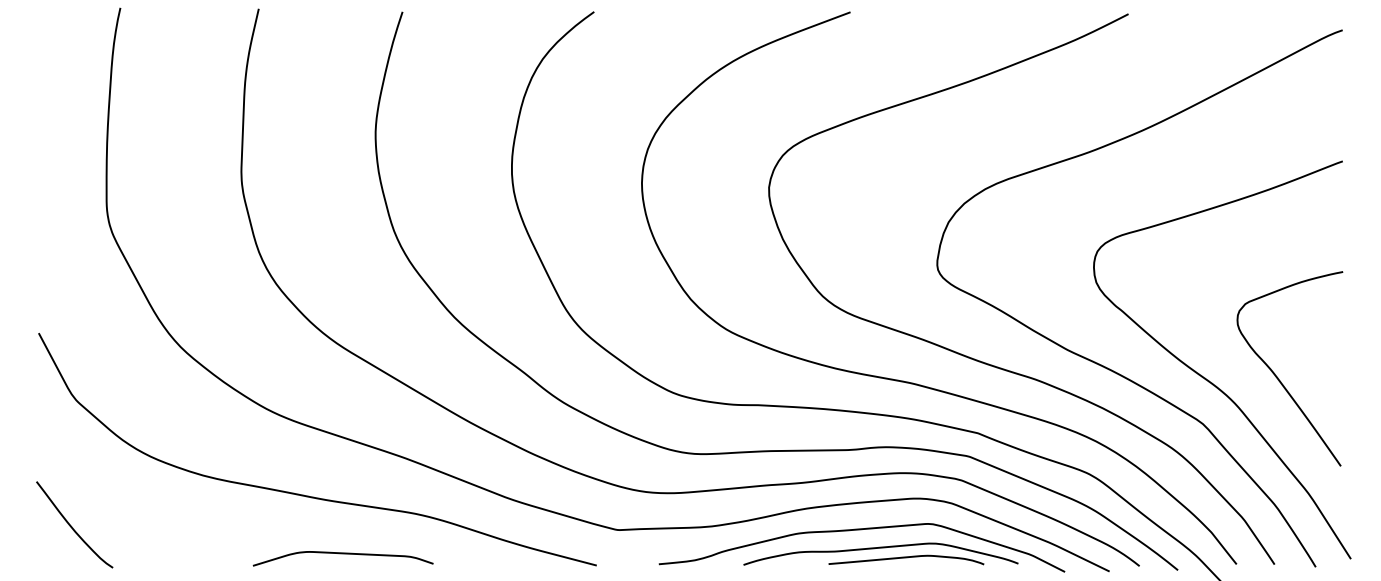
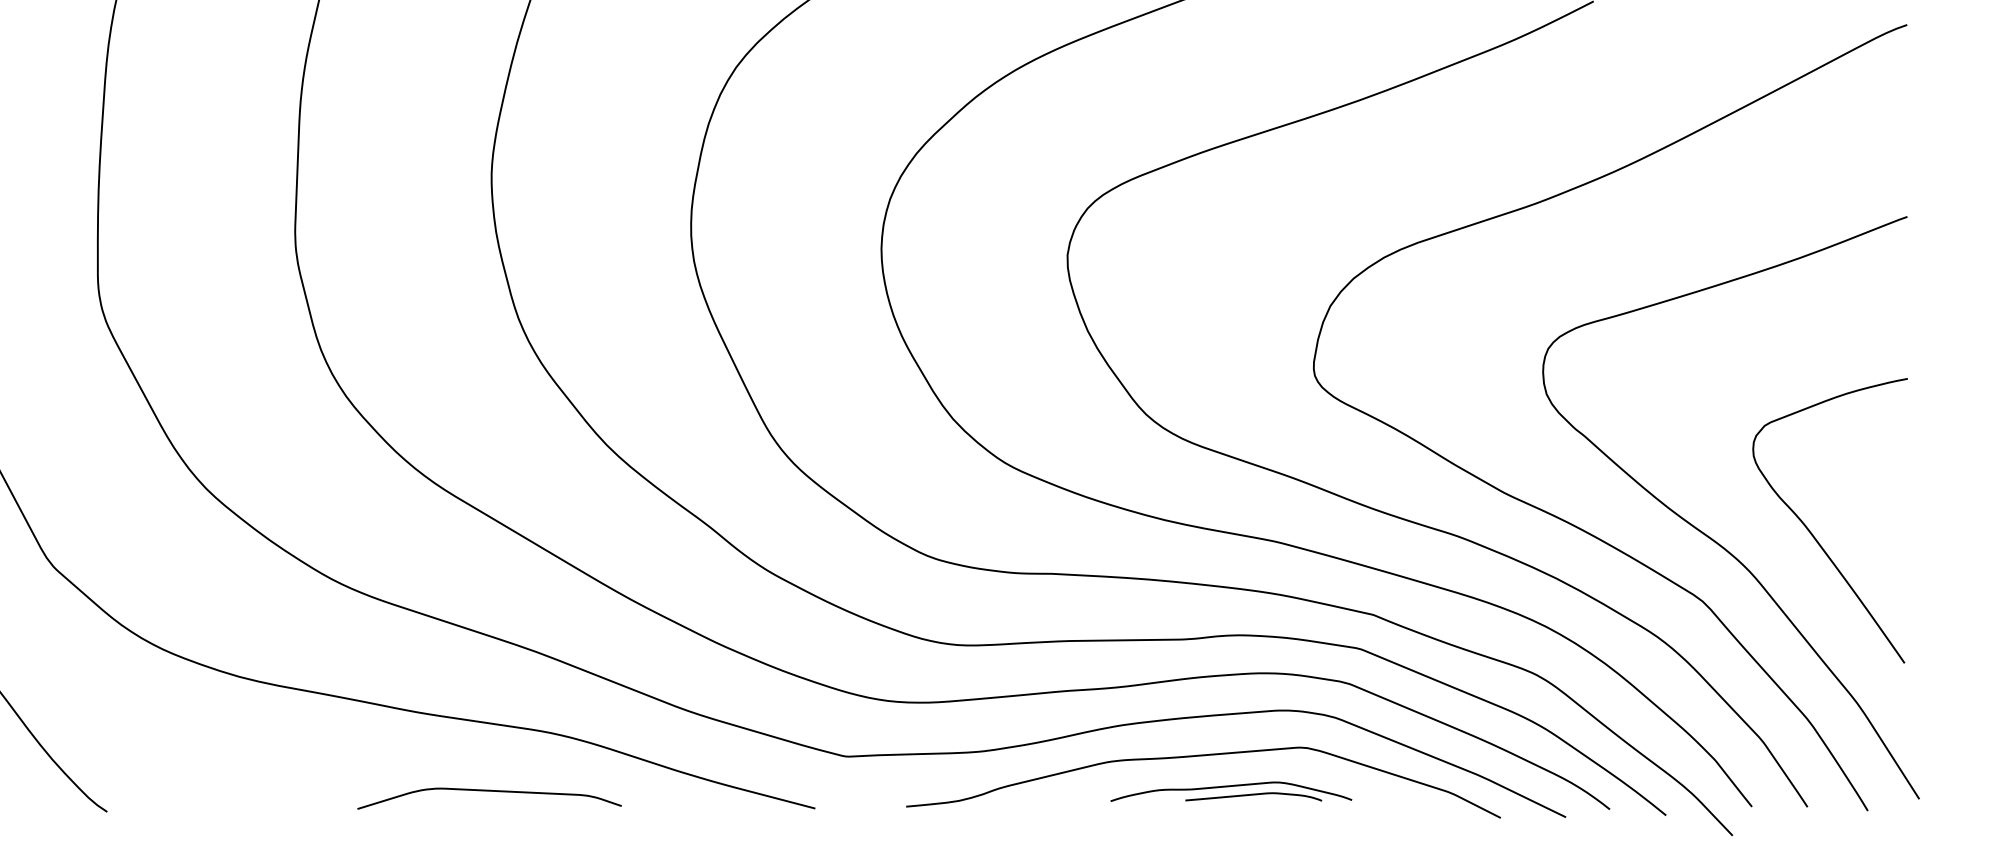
part: (880, 553) -> (1230, 790), size x0.6
curve: (342, 554) -> (488, 792), moved

